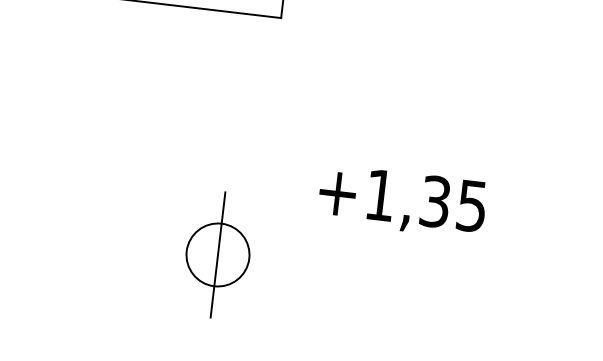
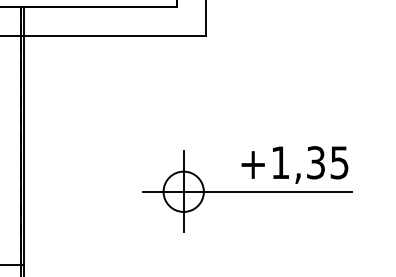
text: (401, 200) -> (294, 164), moved
line: (317, 266) -> (247, 191), added

